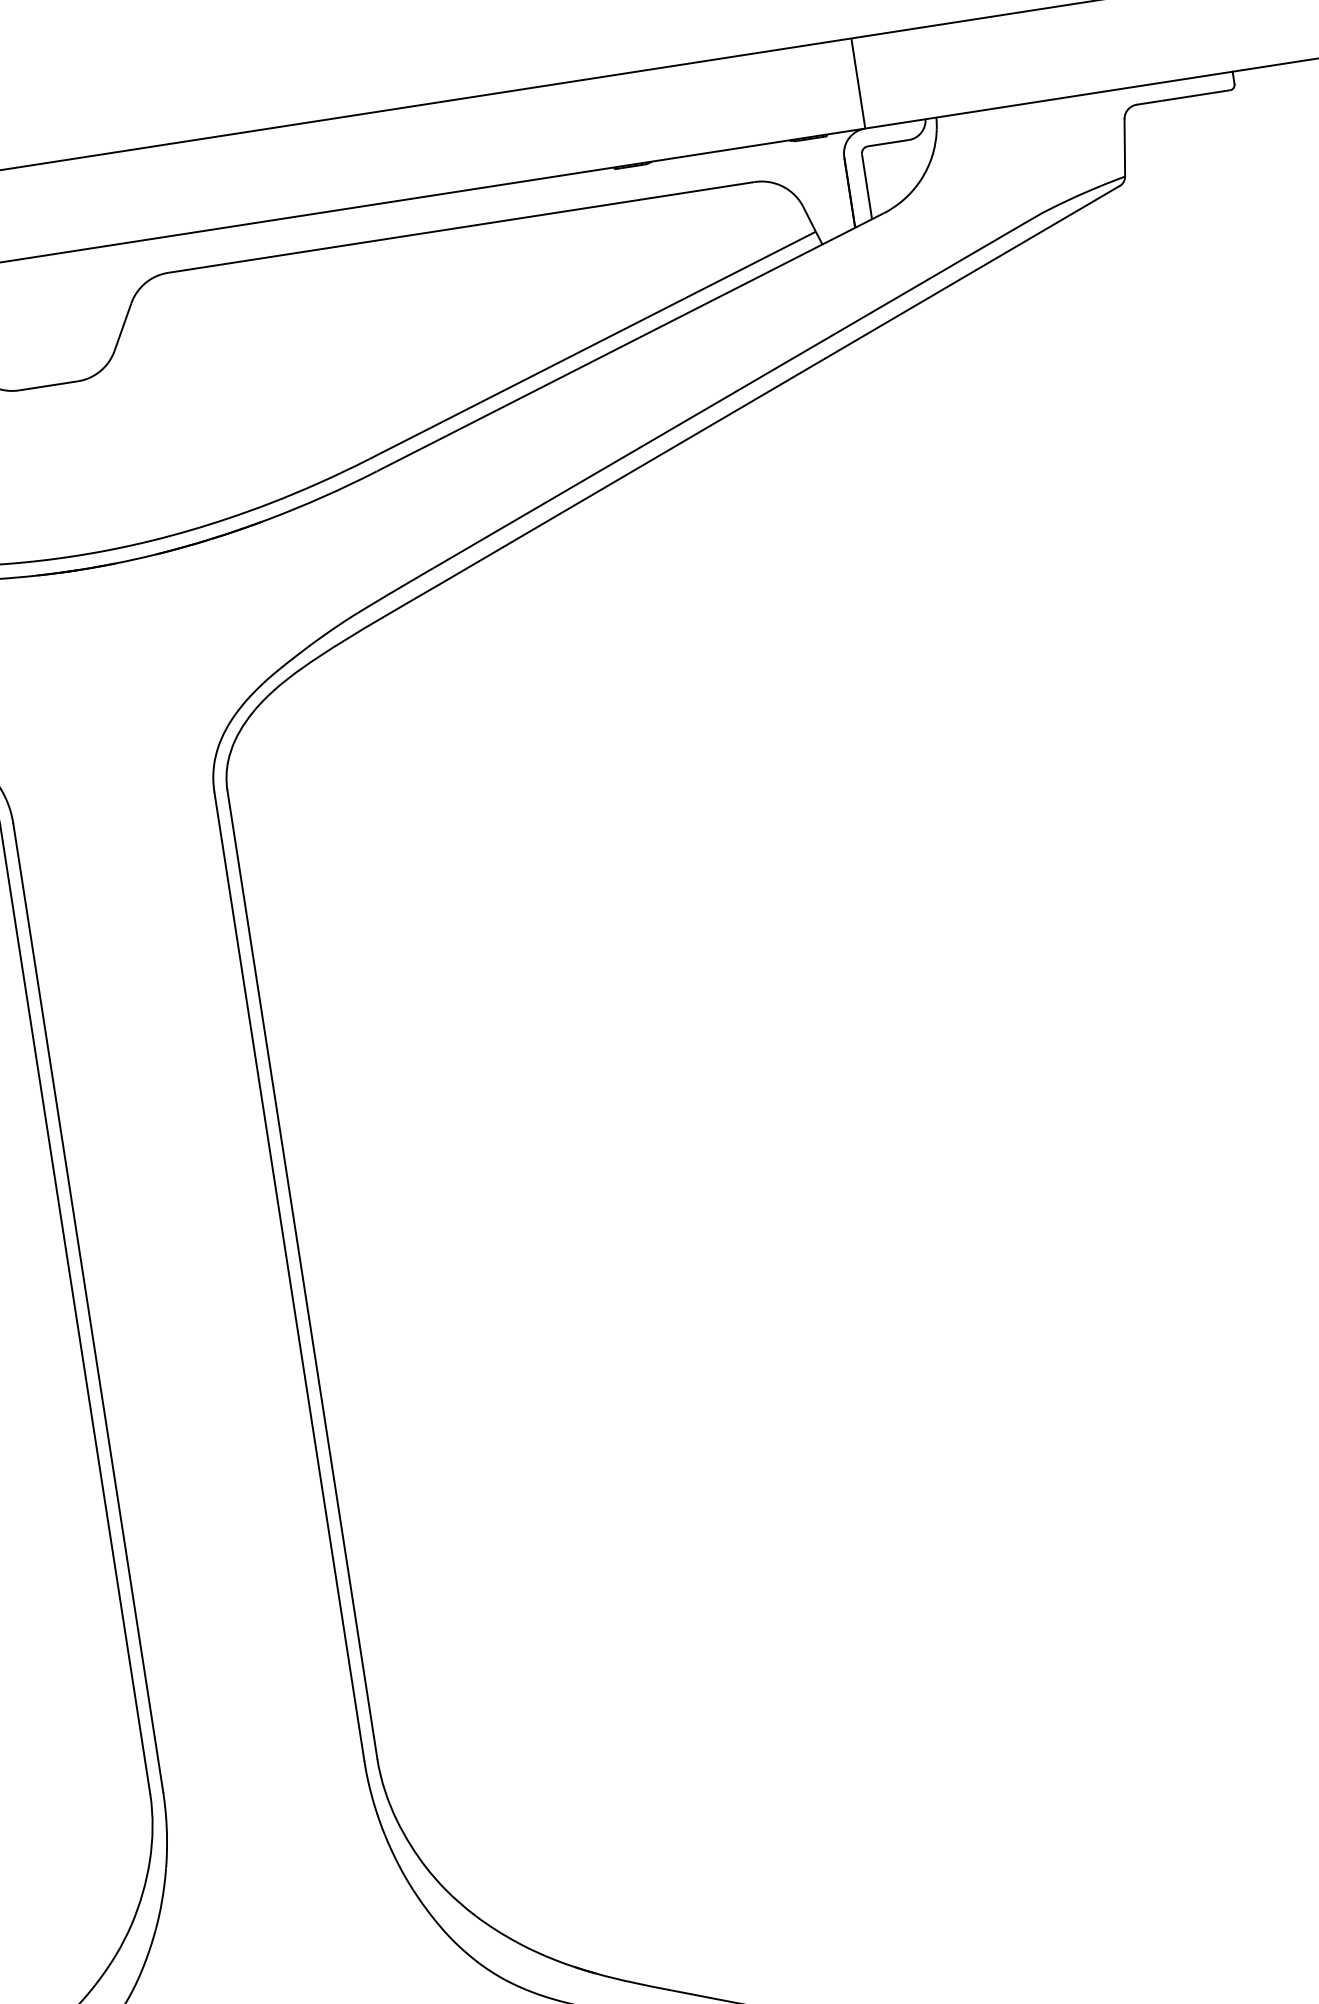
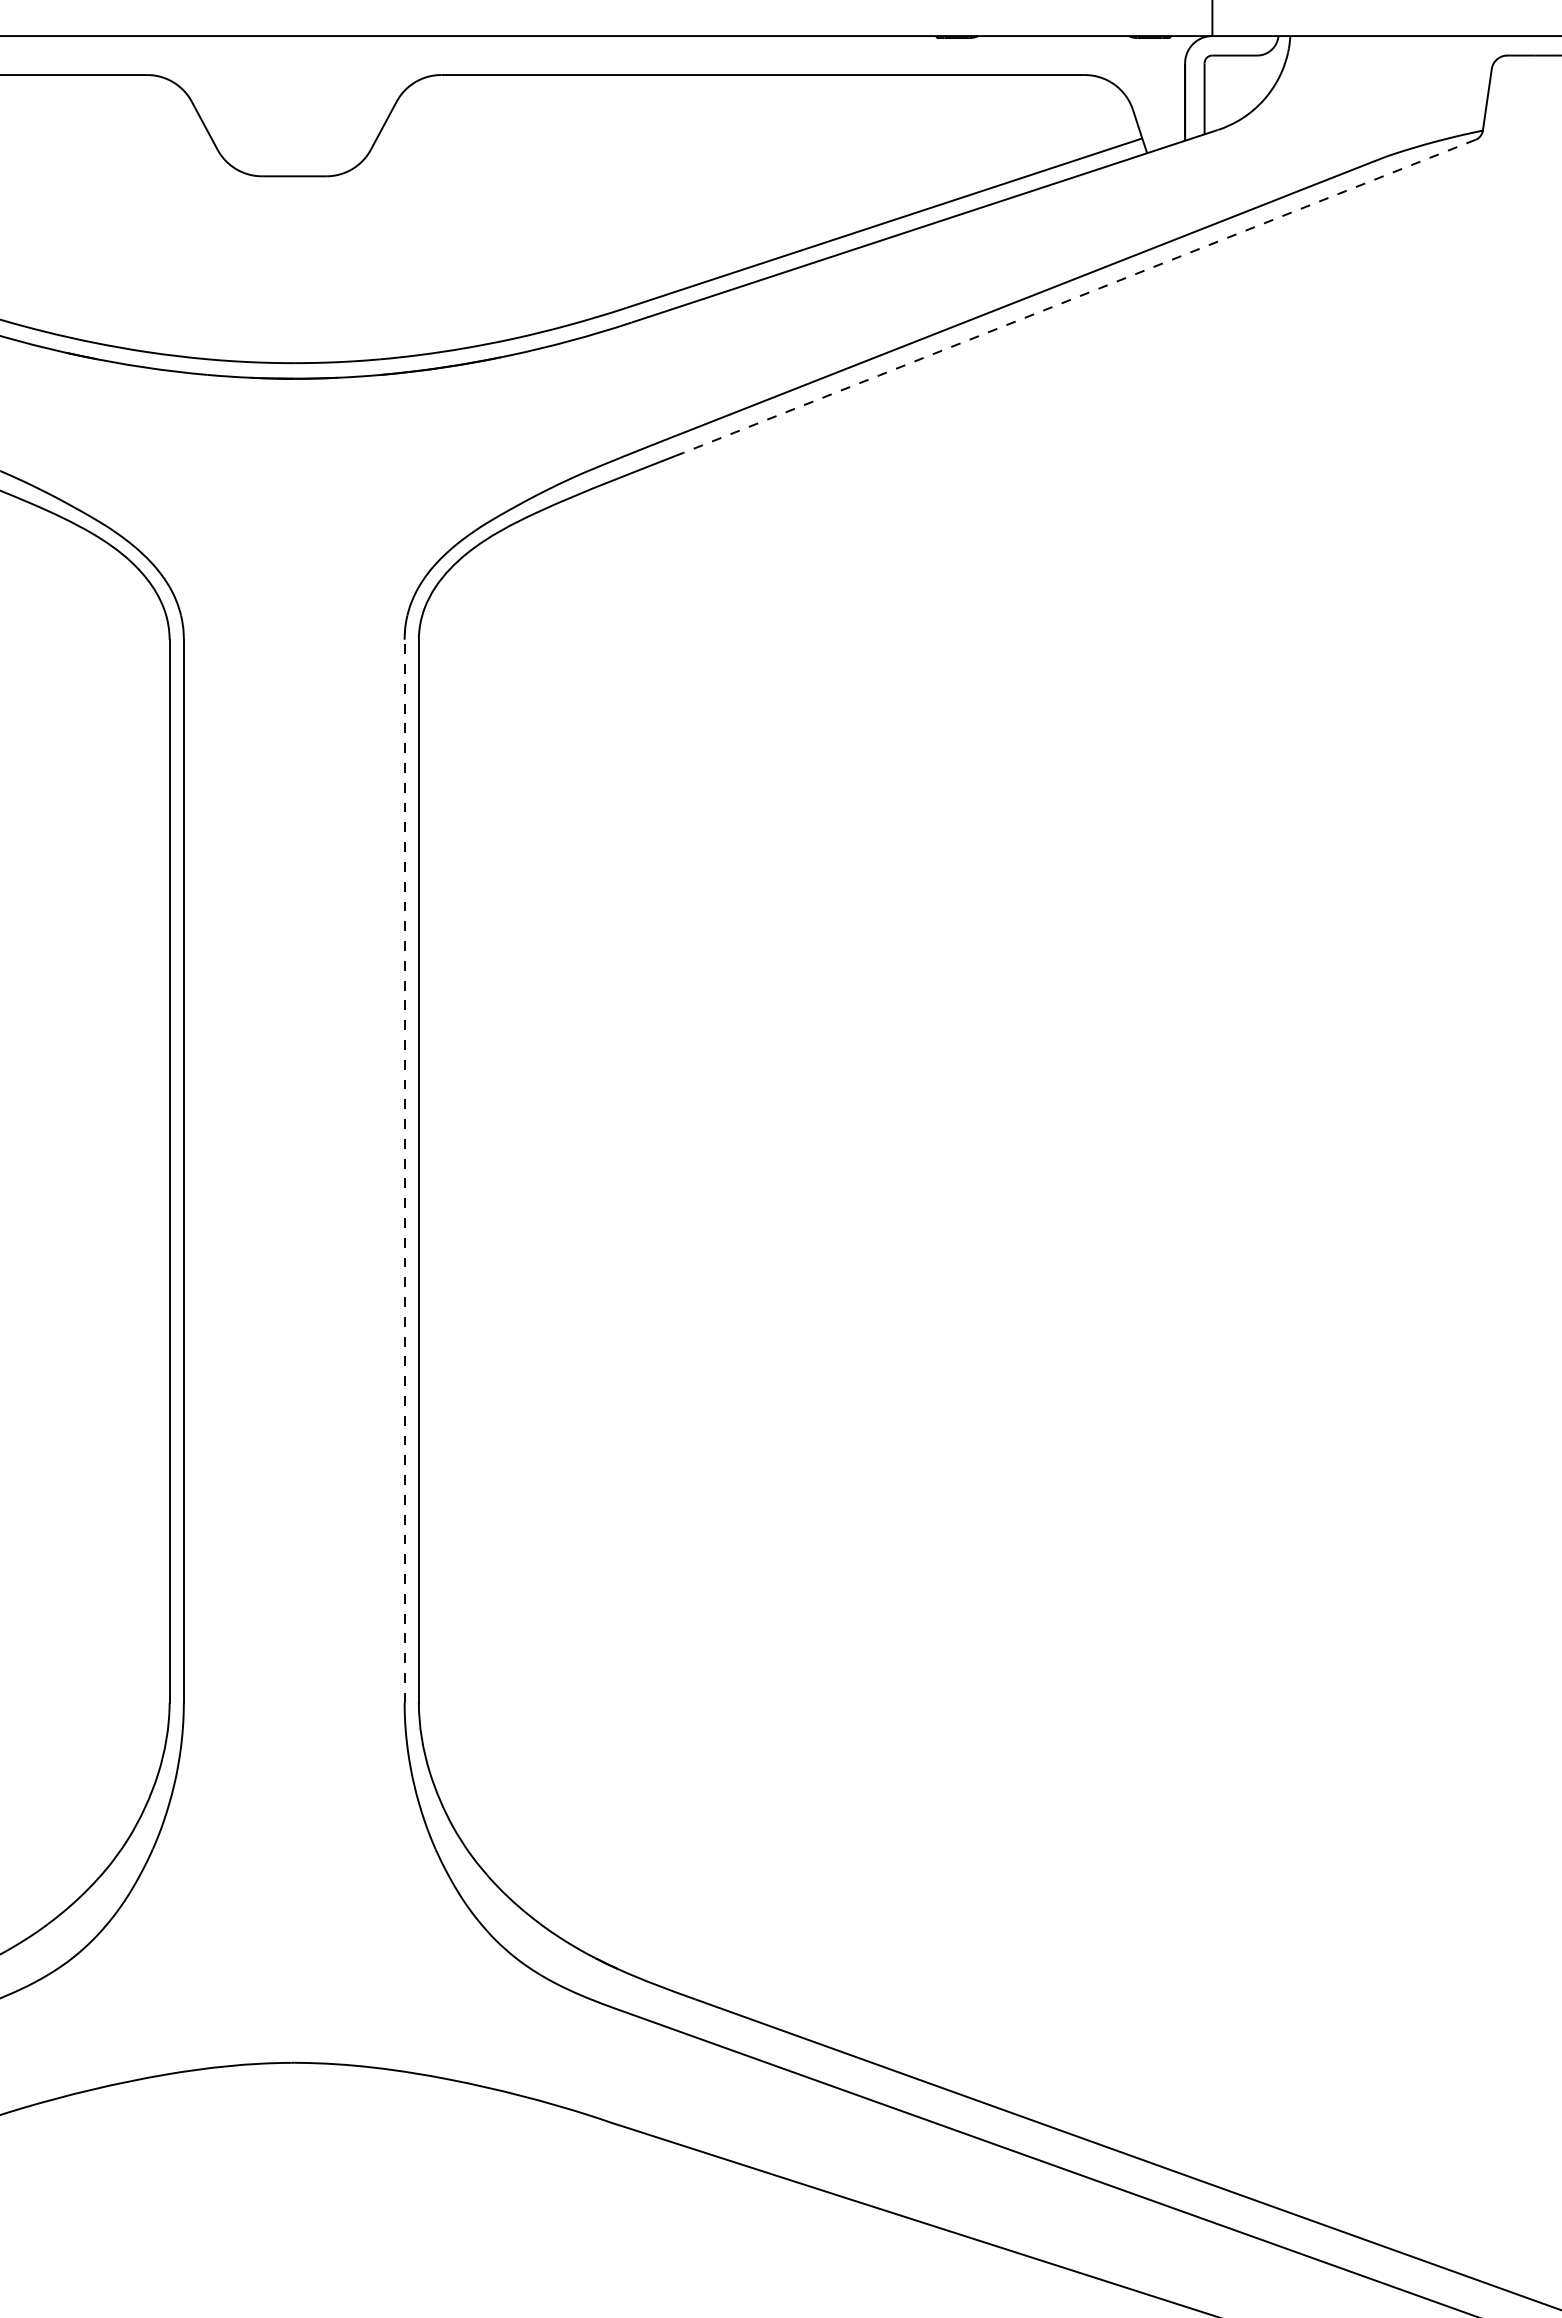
line: (780, 384) -> (1079, 296), solid -> dashed
line: (289, 1276) -> (404, 1170), solid -> dashed

